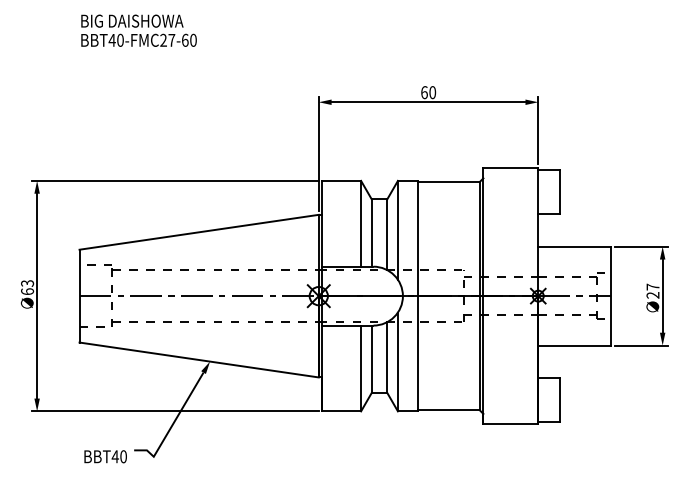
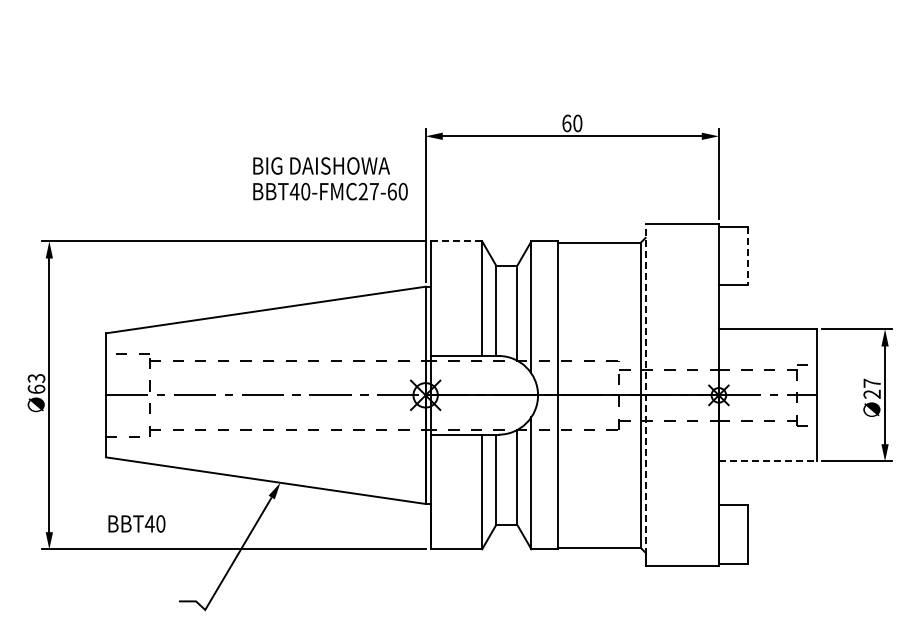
text: (139, 30) -> (330, 178), moved
line: (341, 180) -> (456, 241), solid -> dashed
line: (560, 192) -> (748, 256), solid -> dashed
line: (483, 295) -> (645, 394), solid -> dashed
line: (574, 345) -> (767, 461), solid -> dashed
text: (105, 456) -> (136, 523), moved

